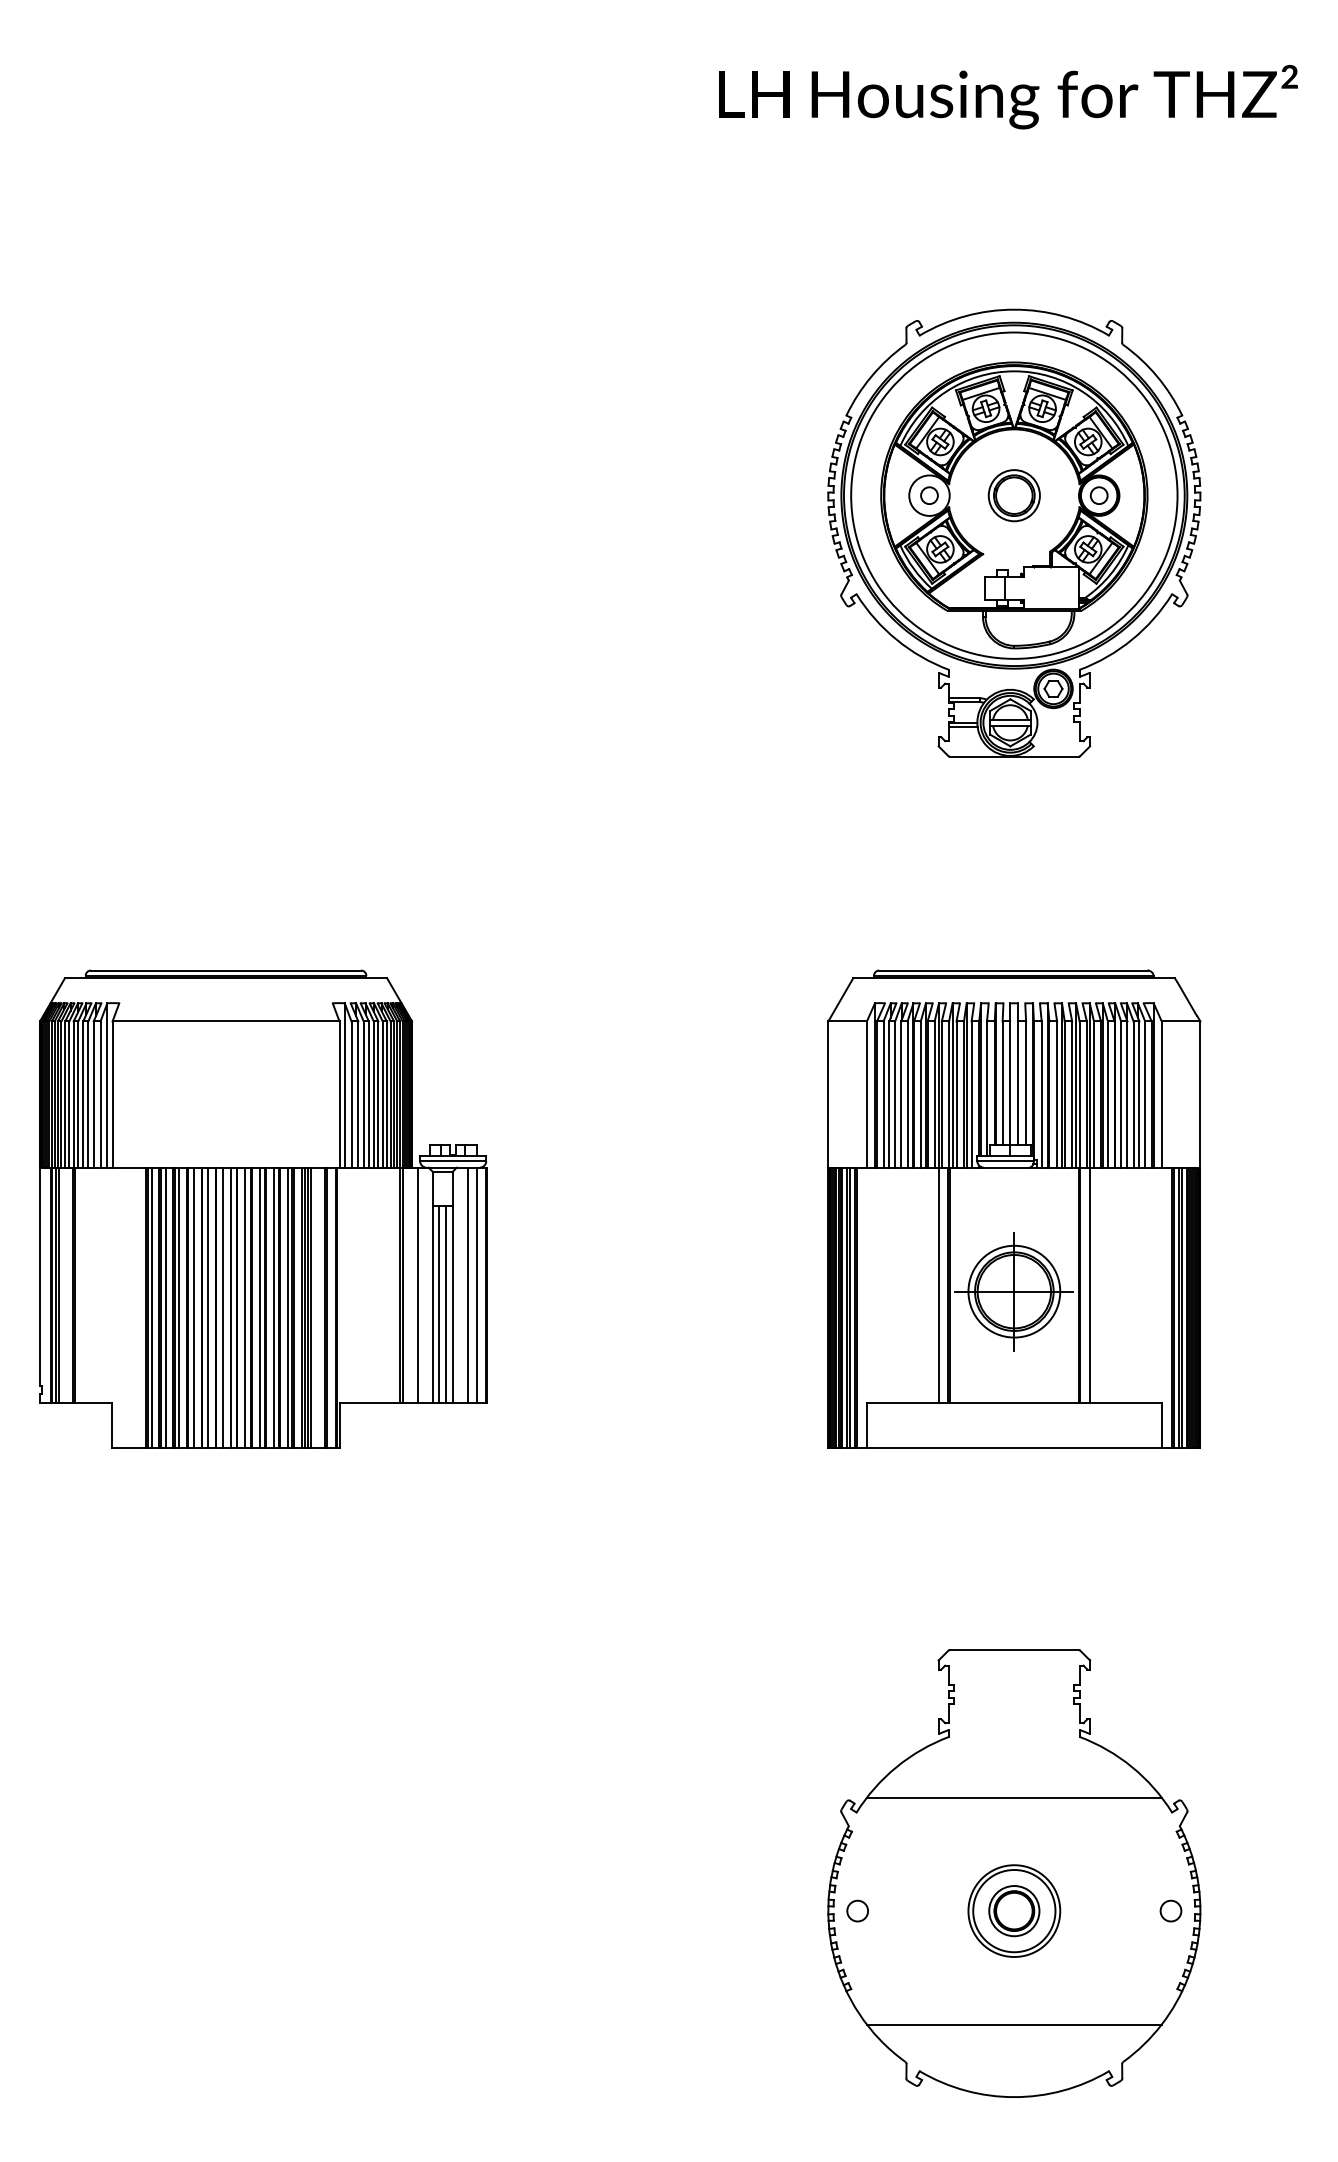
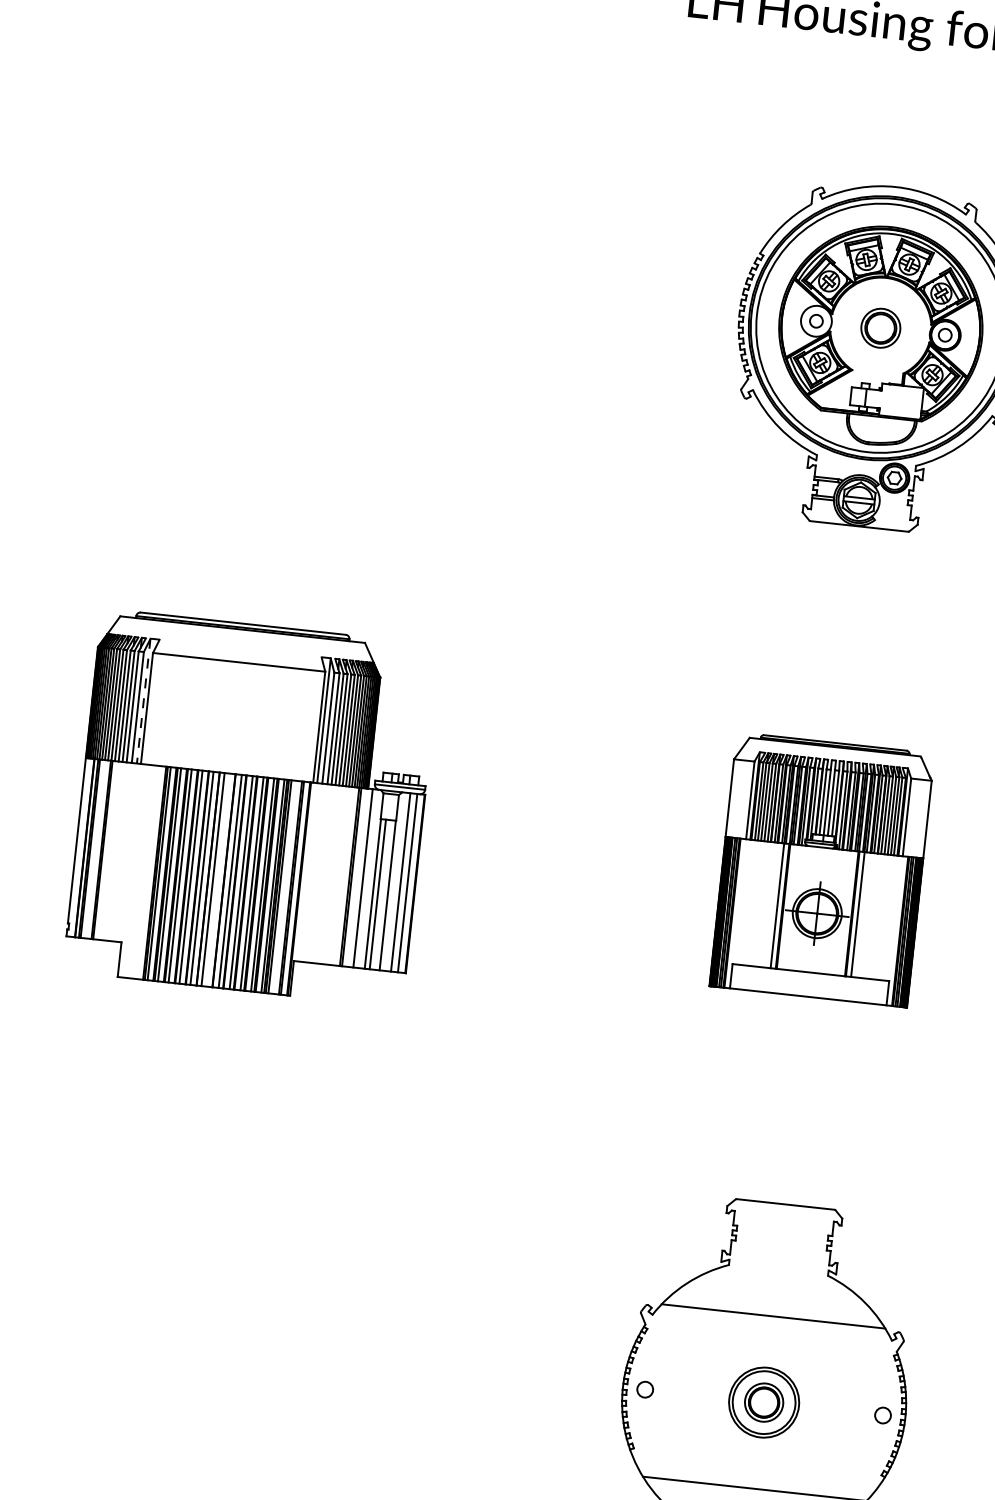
line: (107, 1086) -> (143, 701), solid -> dashed
part: (1014, 1208) -> (822, 869), size x0.7
line: (446, 1303) -> (383, 894), removed
line: (230, 1307) -> (218, 879), removed

